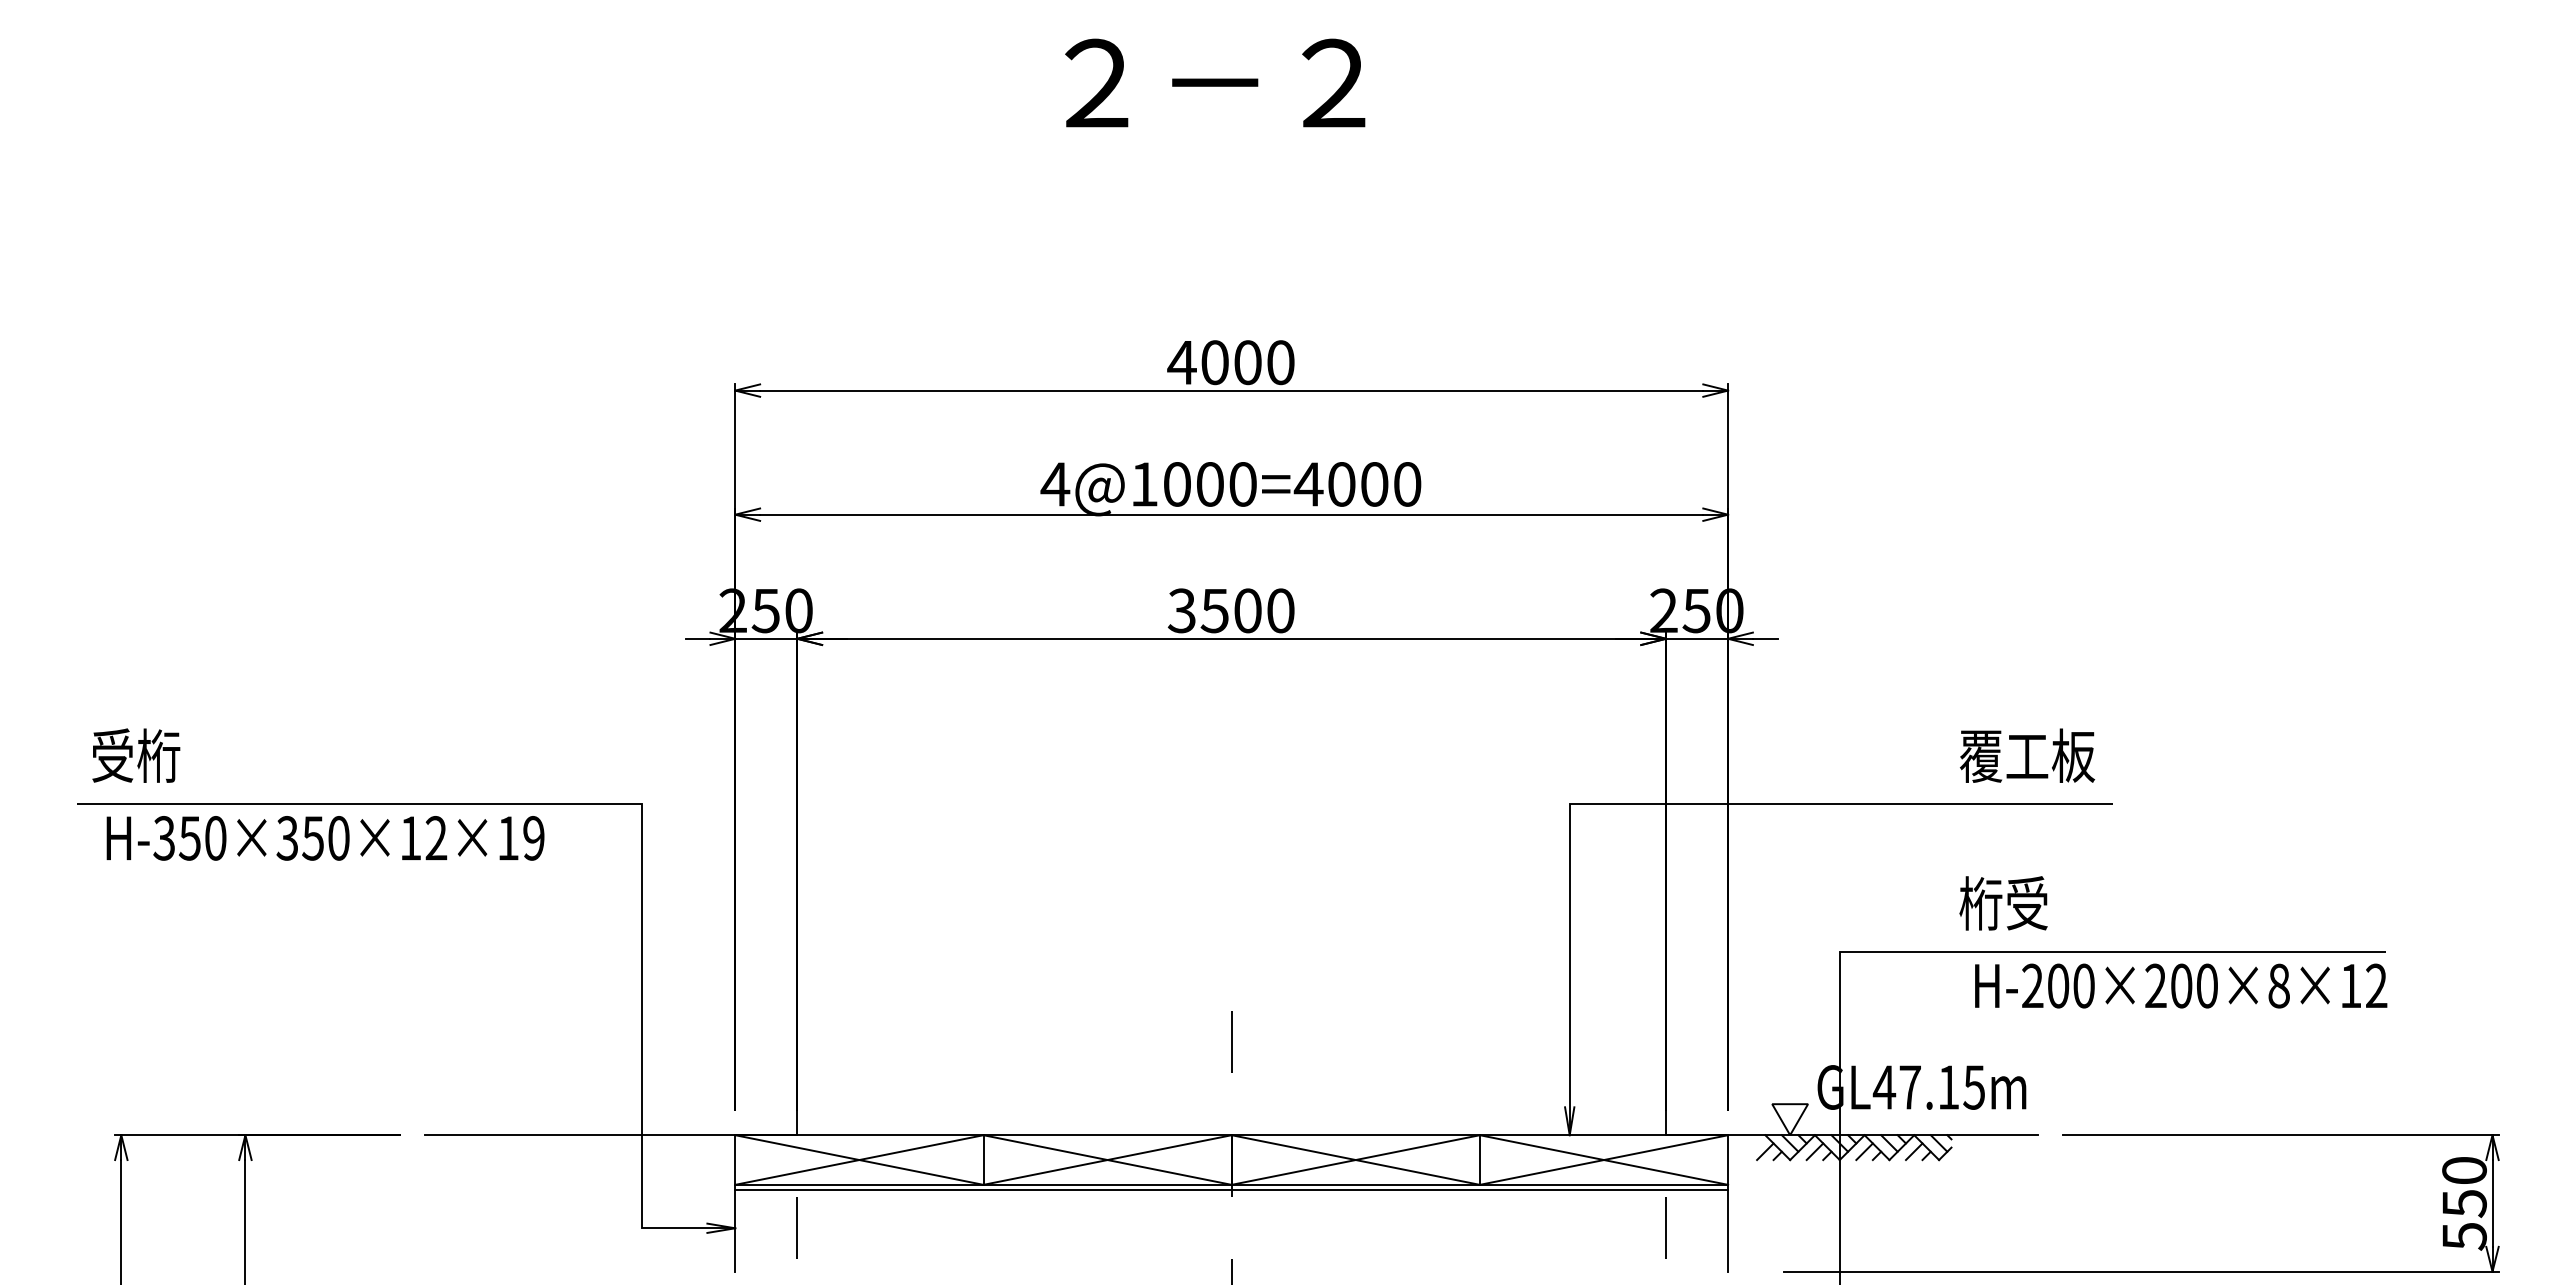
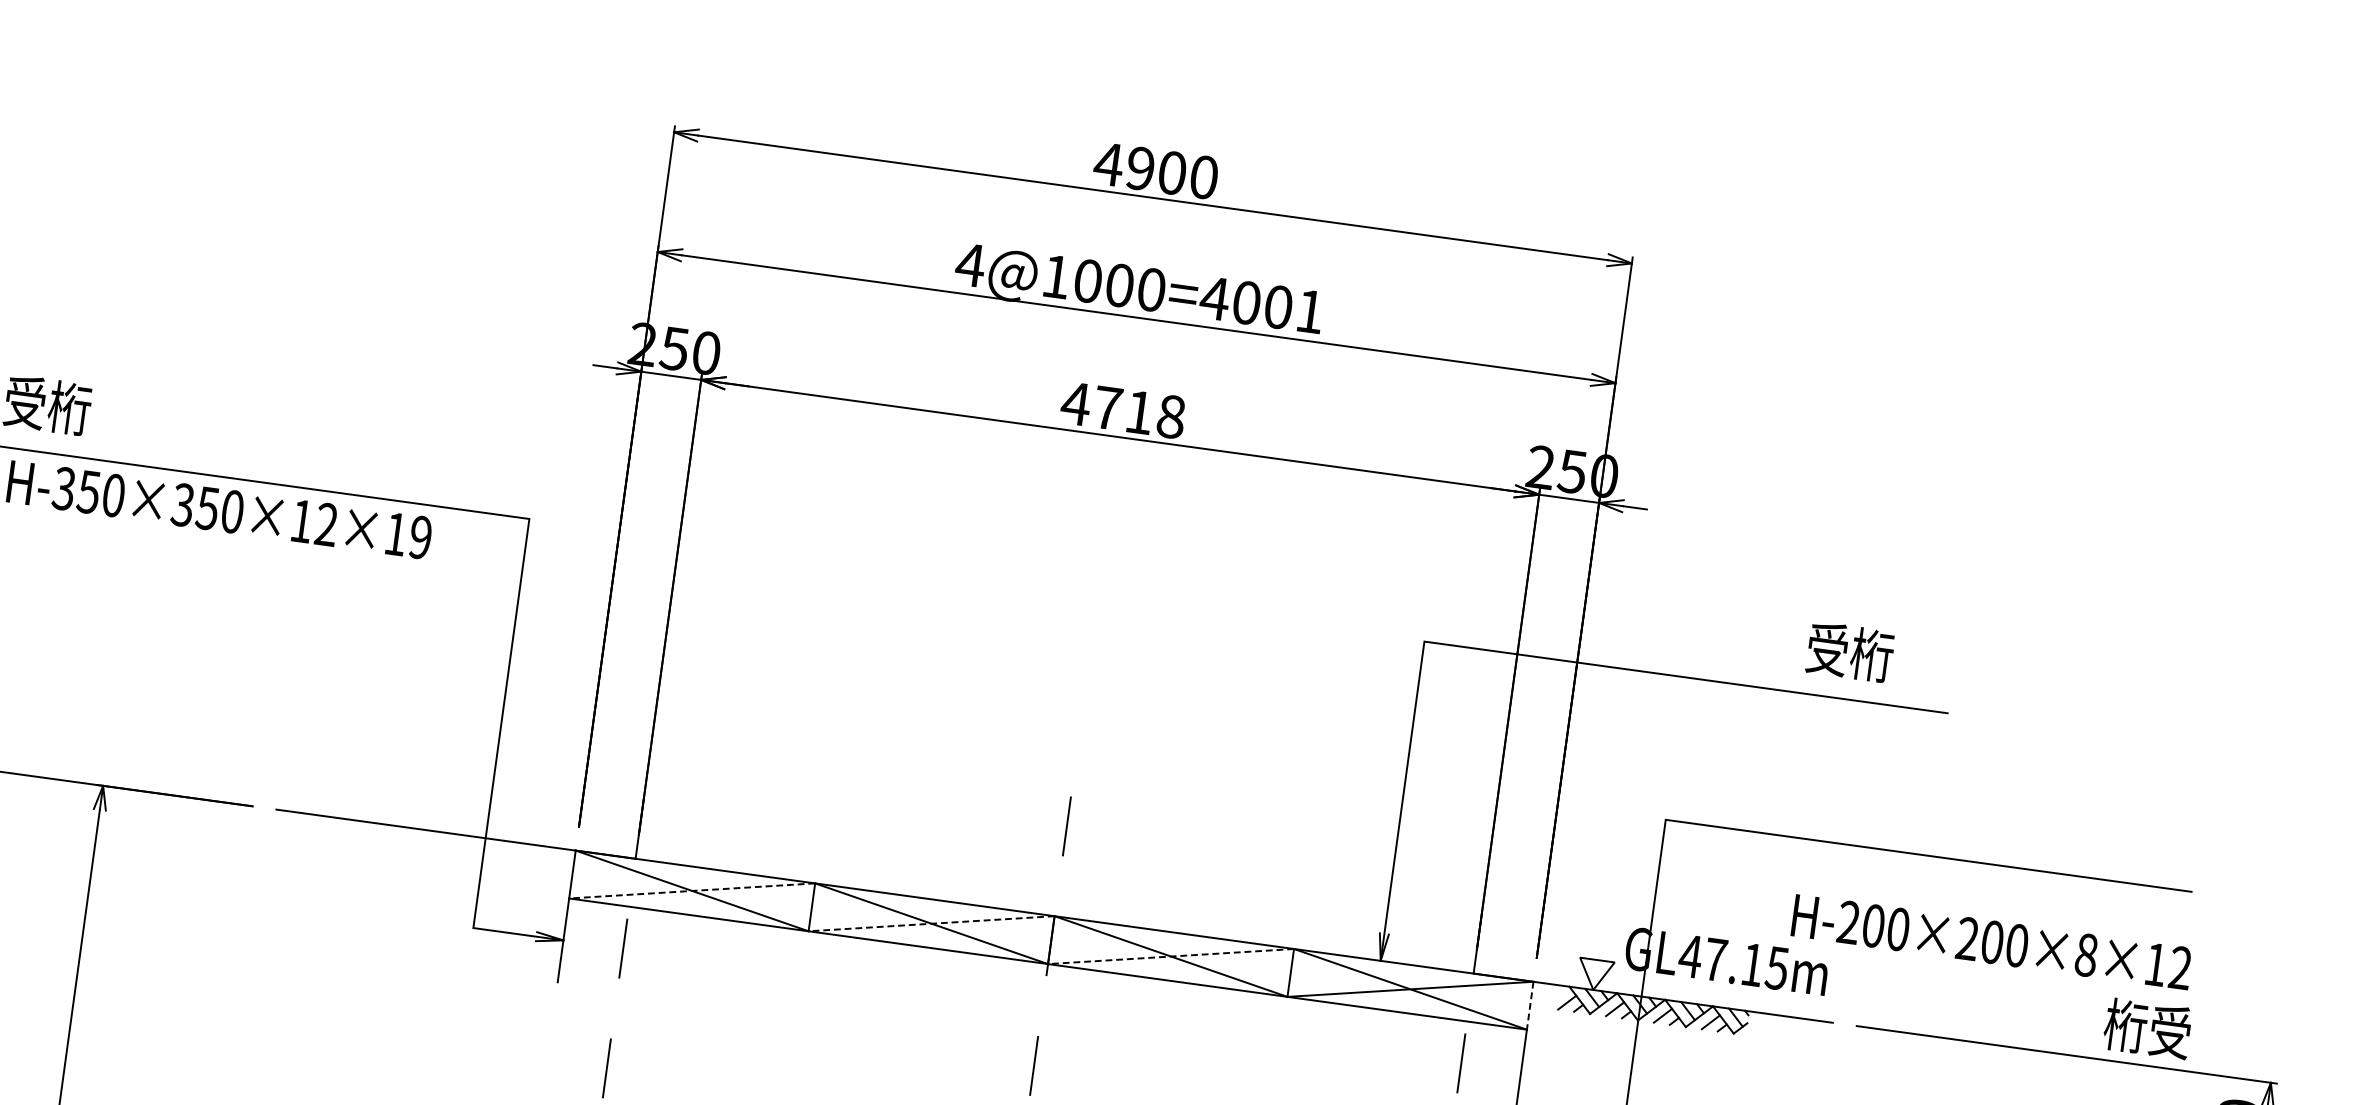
text: (1214, 362) -> (1140, 168), 4000 -> 4900
text: (1407, 484) -> (1310, 311), 4@1000=4000 -> 4@1000=4001
text: (1230, 610) -> (1122, 409), 3500 -> 4718
text: (2027, 755) -> (1872, 655), 覆工板 -> 受桁
text: (2003, 903) -> (2147, 1028), moved
text: (2181, 985) -> (1992, 941), moved
line: (859, 1160) -> (692, 891), solid -> dashed
line: (1107, 1160) -> (931, 924), solid -> dashed
line: (1355, 1160) -> (1170, 956), solid -> dashed
line: (1728, 1160) -> (1530, 1006), solid -> dashed
line: (1231, 1189) -> (1047, 968), removed

